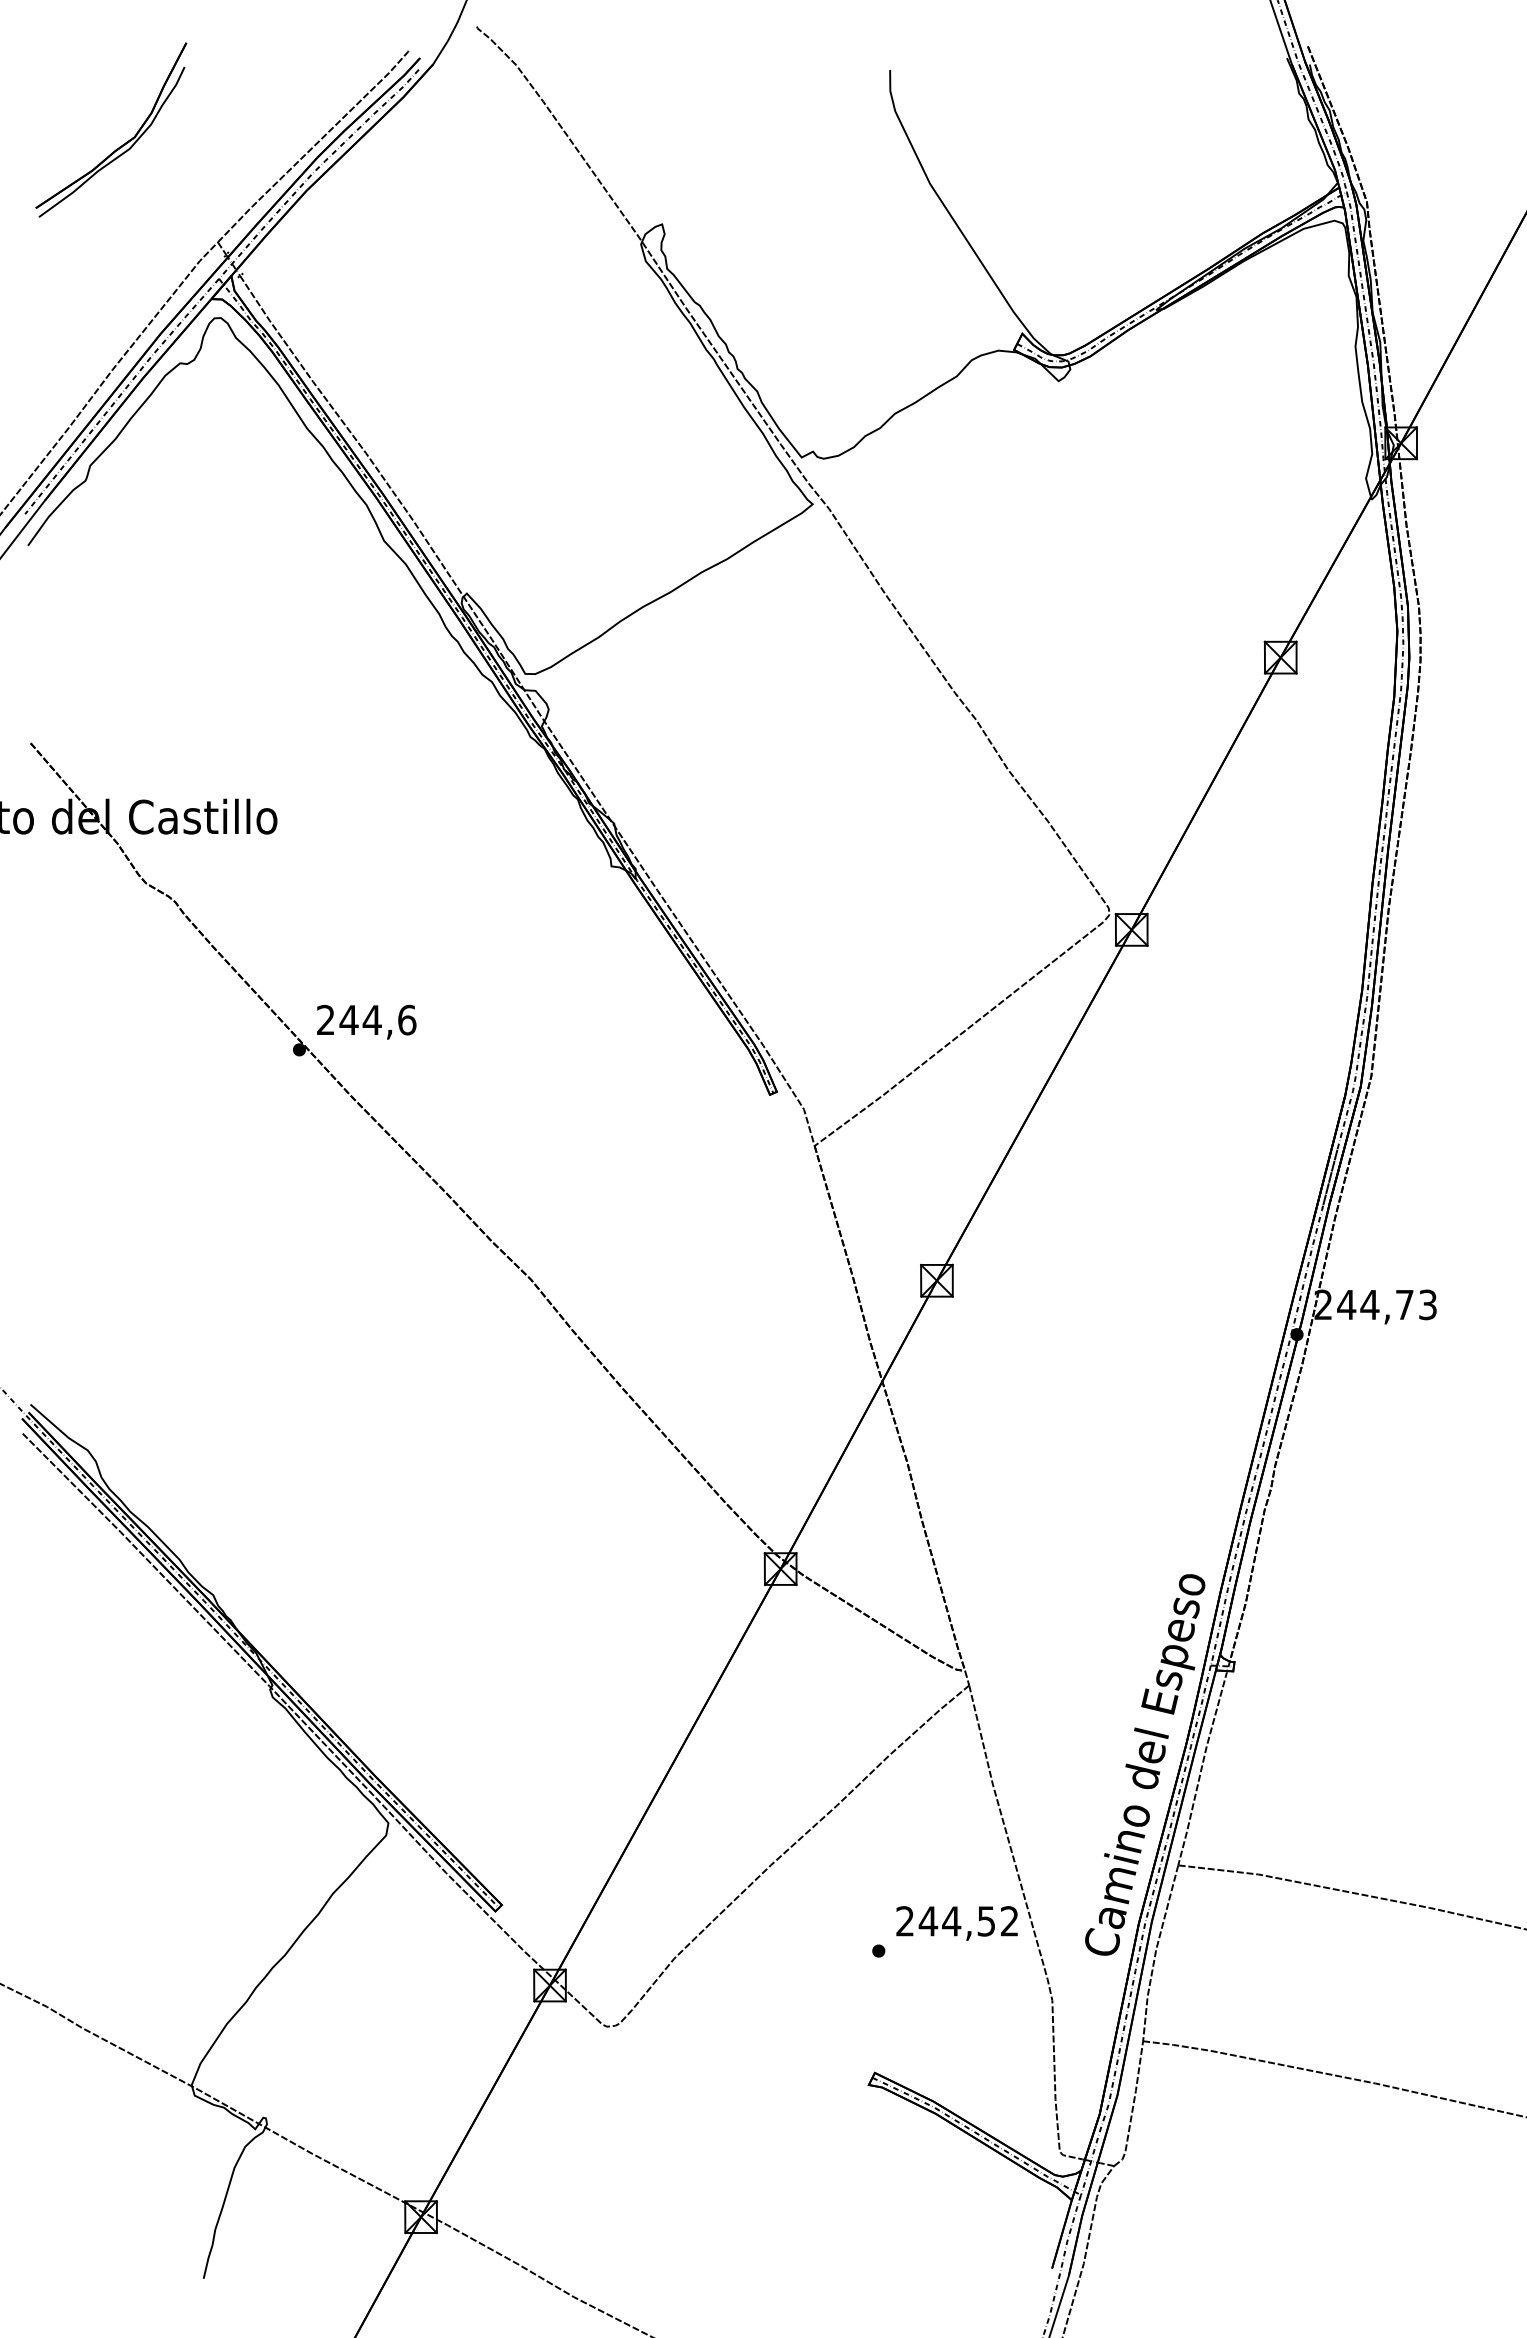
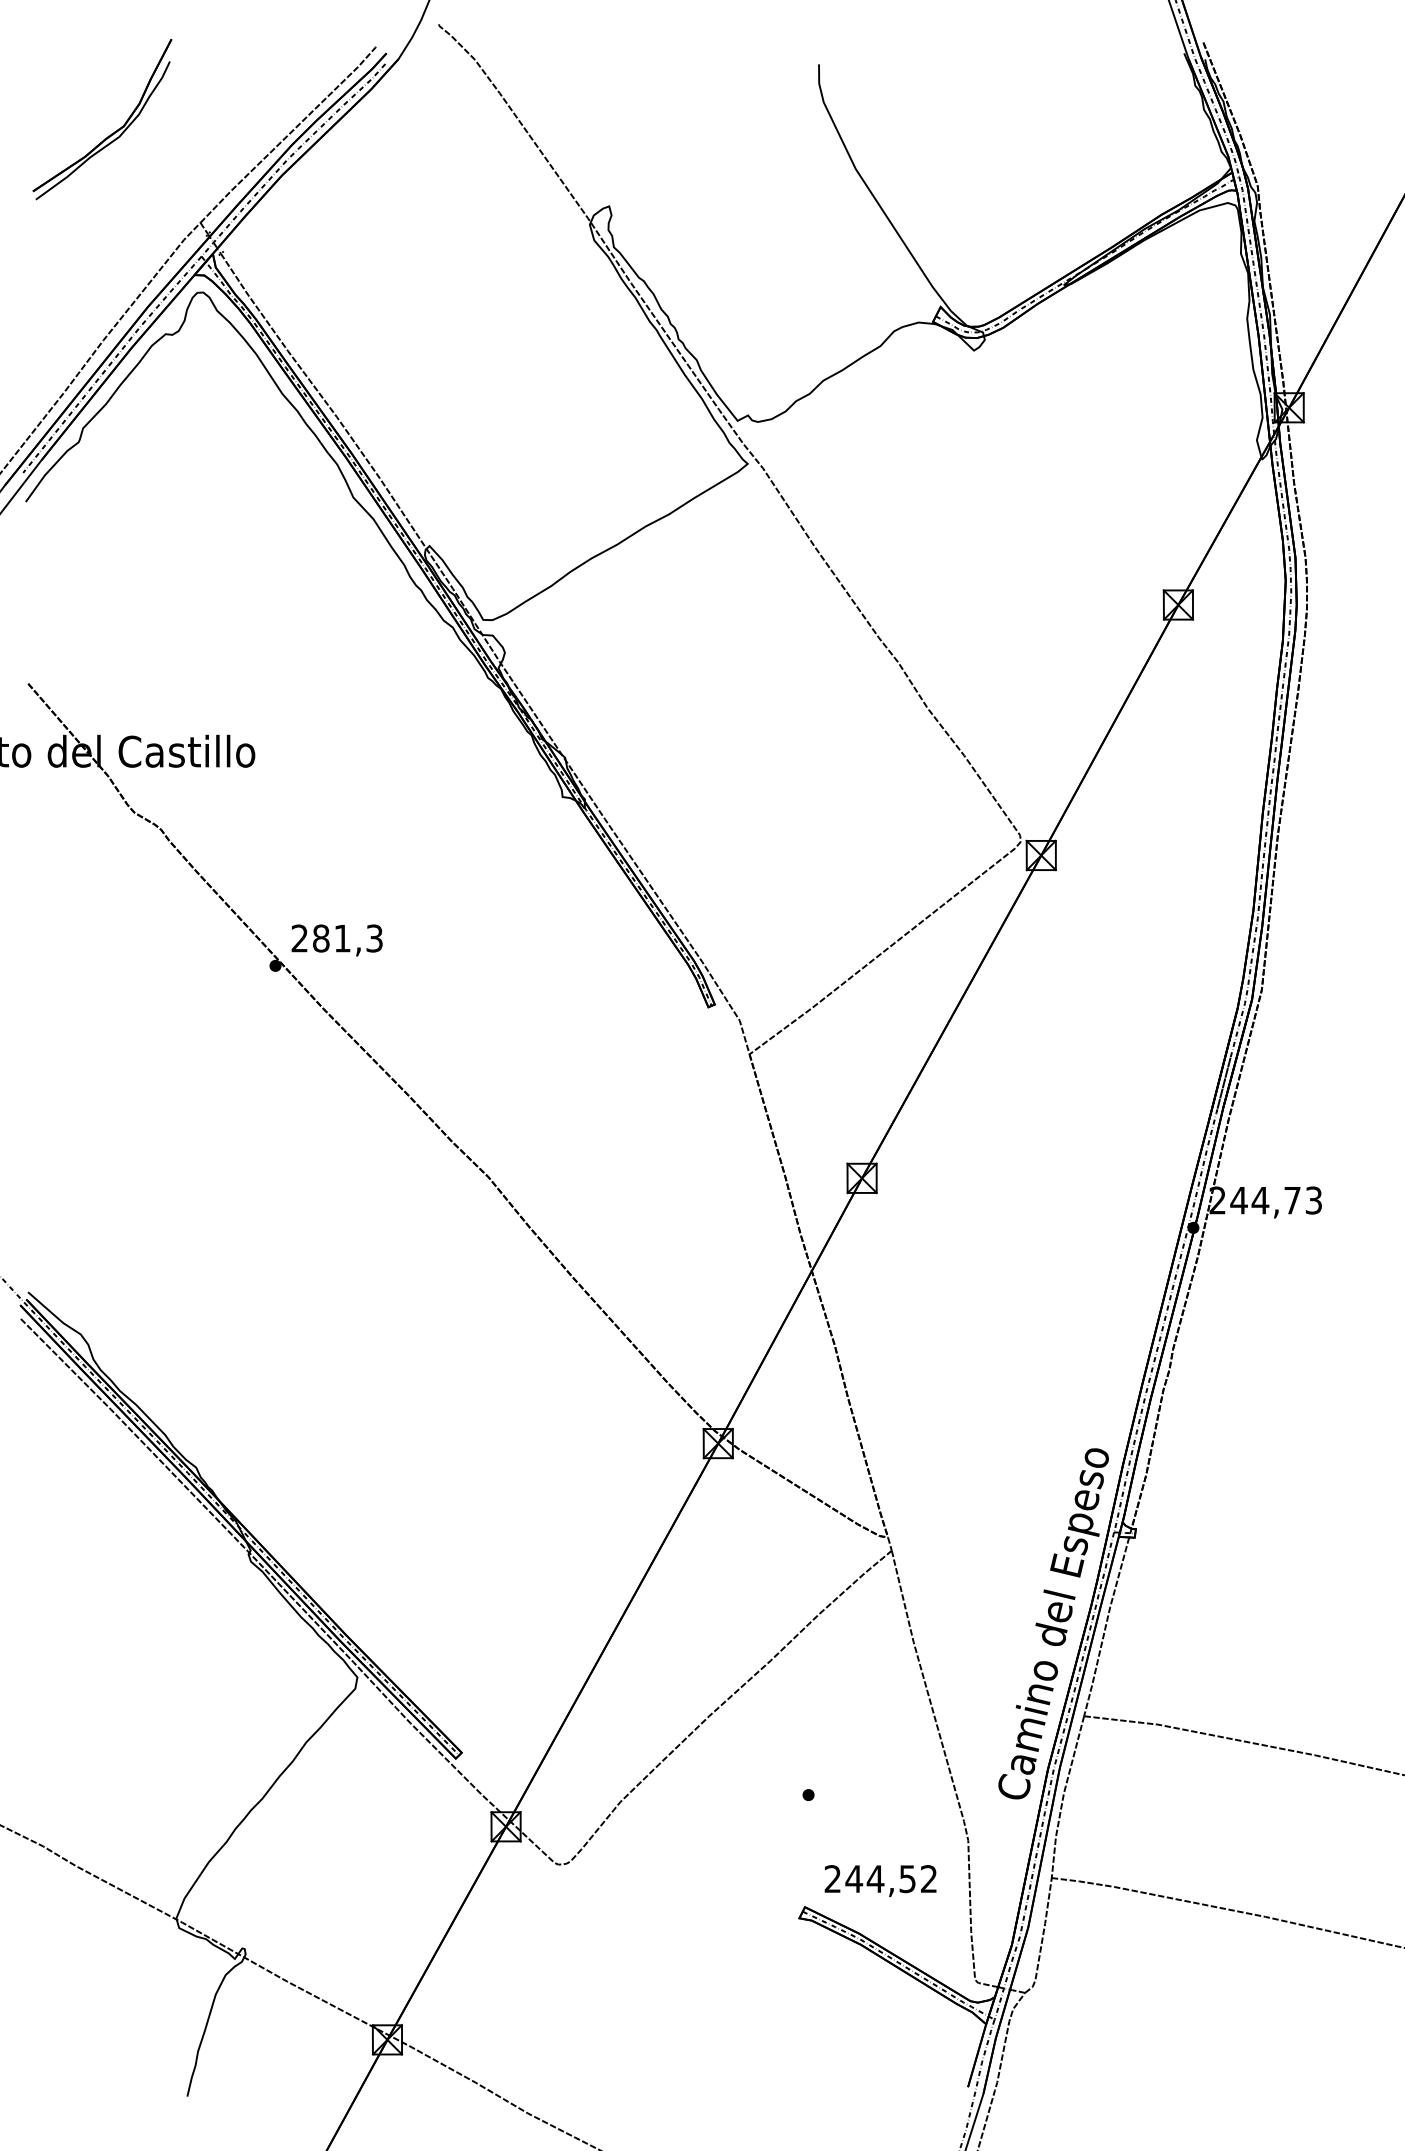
text: (377, 1019) -> (347, 937), 244,6 -> 281,3
text: (956, 1923) -> (880, 1881), moved

